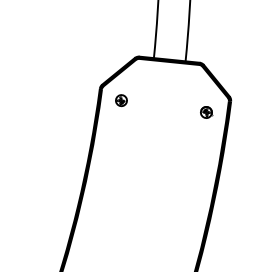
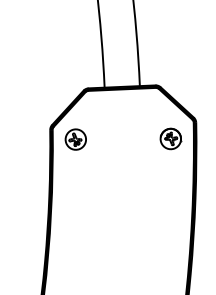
part: (121, 100) -> (75, 139), size x1.67
part: (206, 112) -> (170, 138), size x1.67

